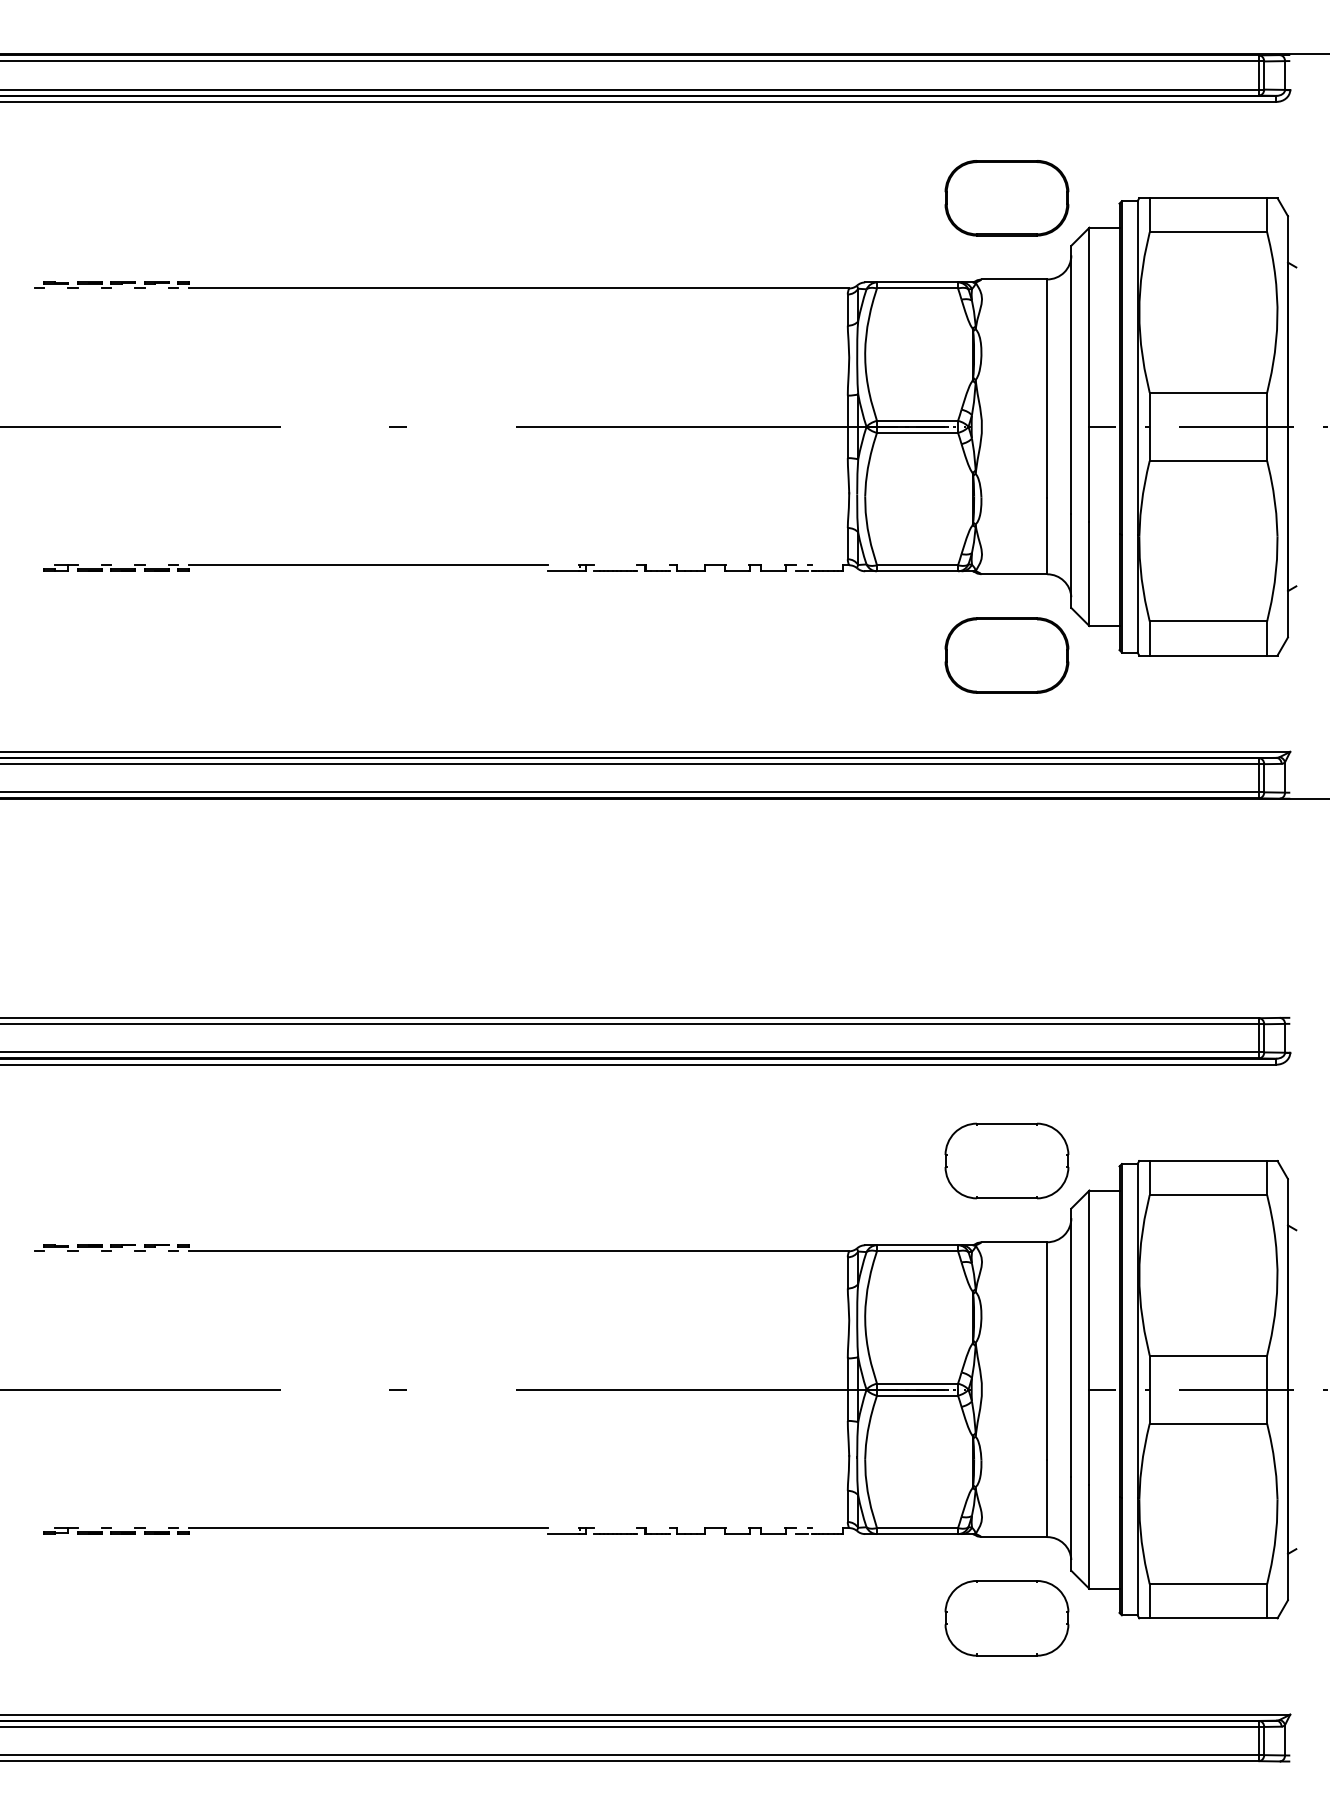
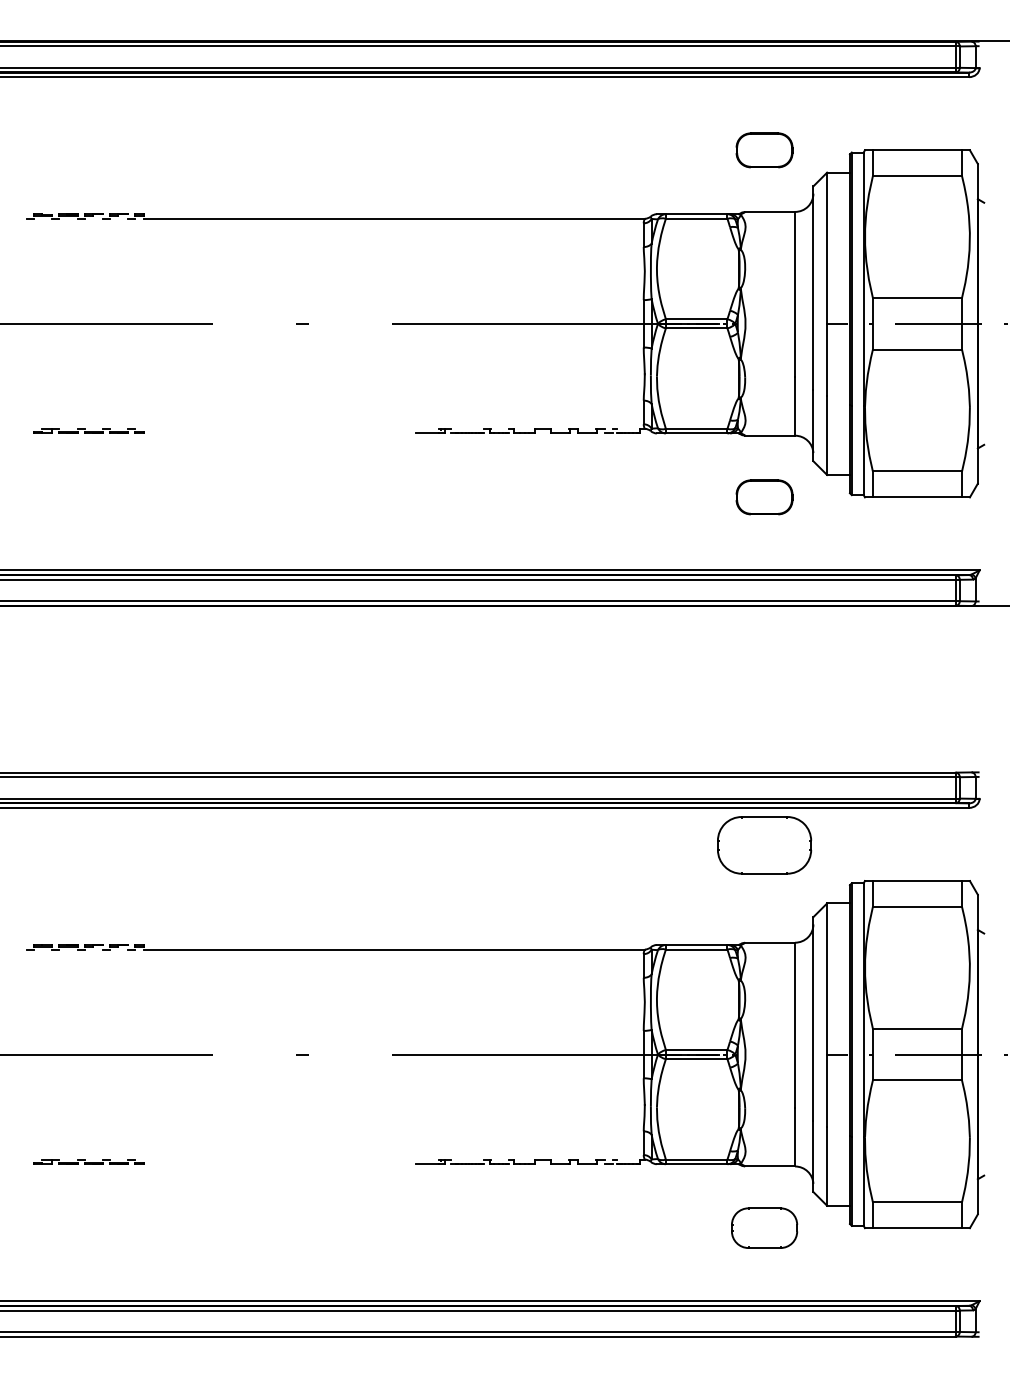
part: (1006, 198) -> (764, 150), size x0.6
line: (367, 565) -> (279, 429), removed
part: (1006, 655) -> (764, 497), size x0.6
part: (1006, 1160) -> (764, 844), moved
line: (367, 1528) -> (279, 1159), removed
part: (1006, 1618) -> (764, 1228), size x0.7

